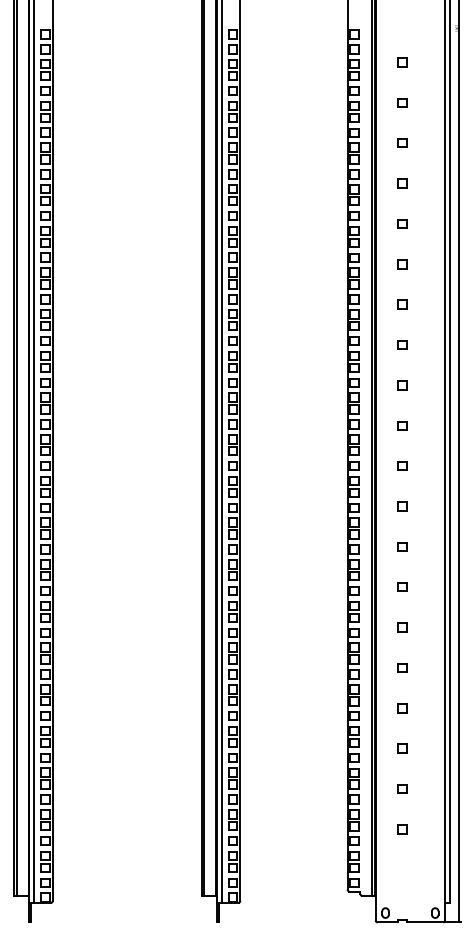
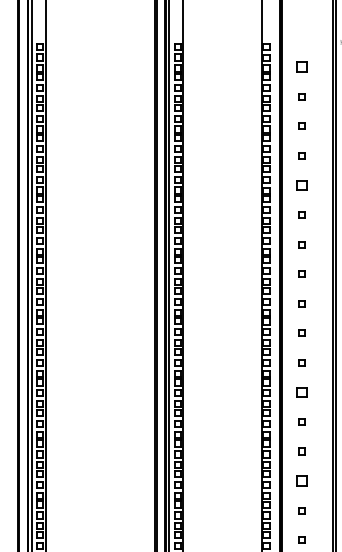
part: (402, 62) -> (301, 67), size x1.6
part: (402, 223) -> (301, 185), size x1.6
part: (402, 506) -> (301, 392), size x1.6
part: (402, 627) -> (301, 481), size x1.6

